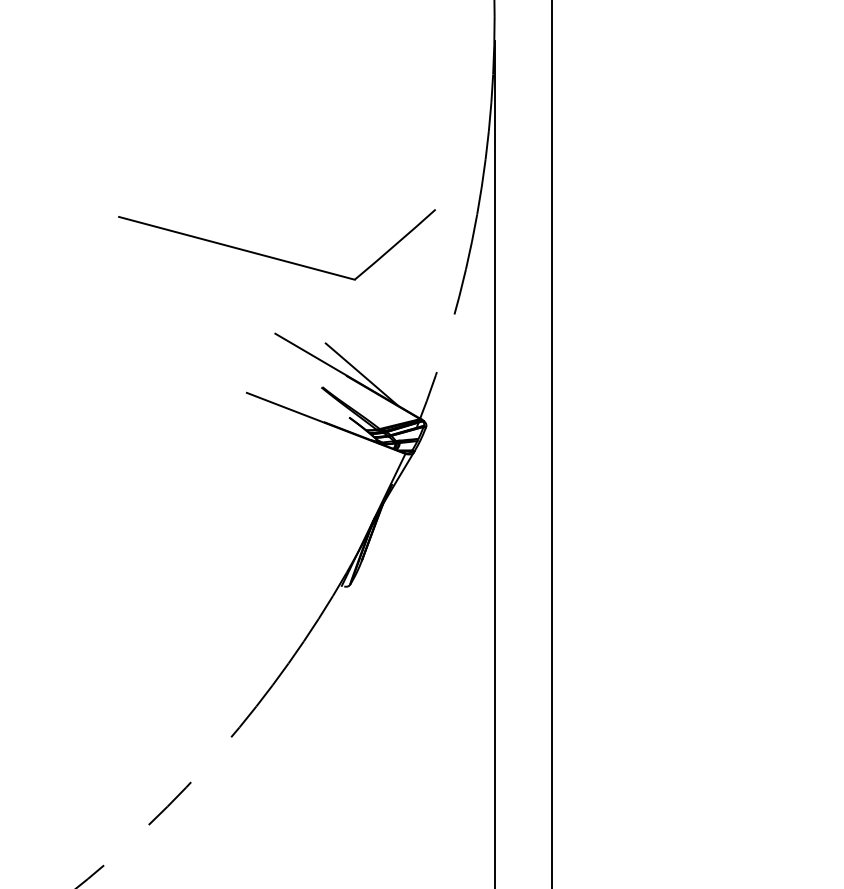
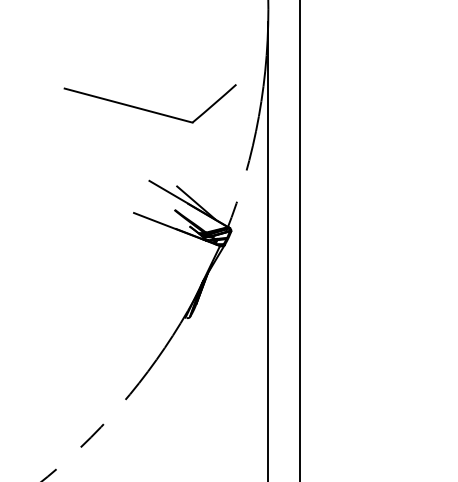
part: (271, 255) -> (147, 109), moved

